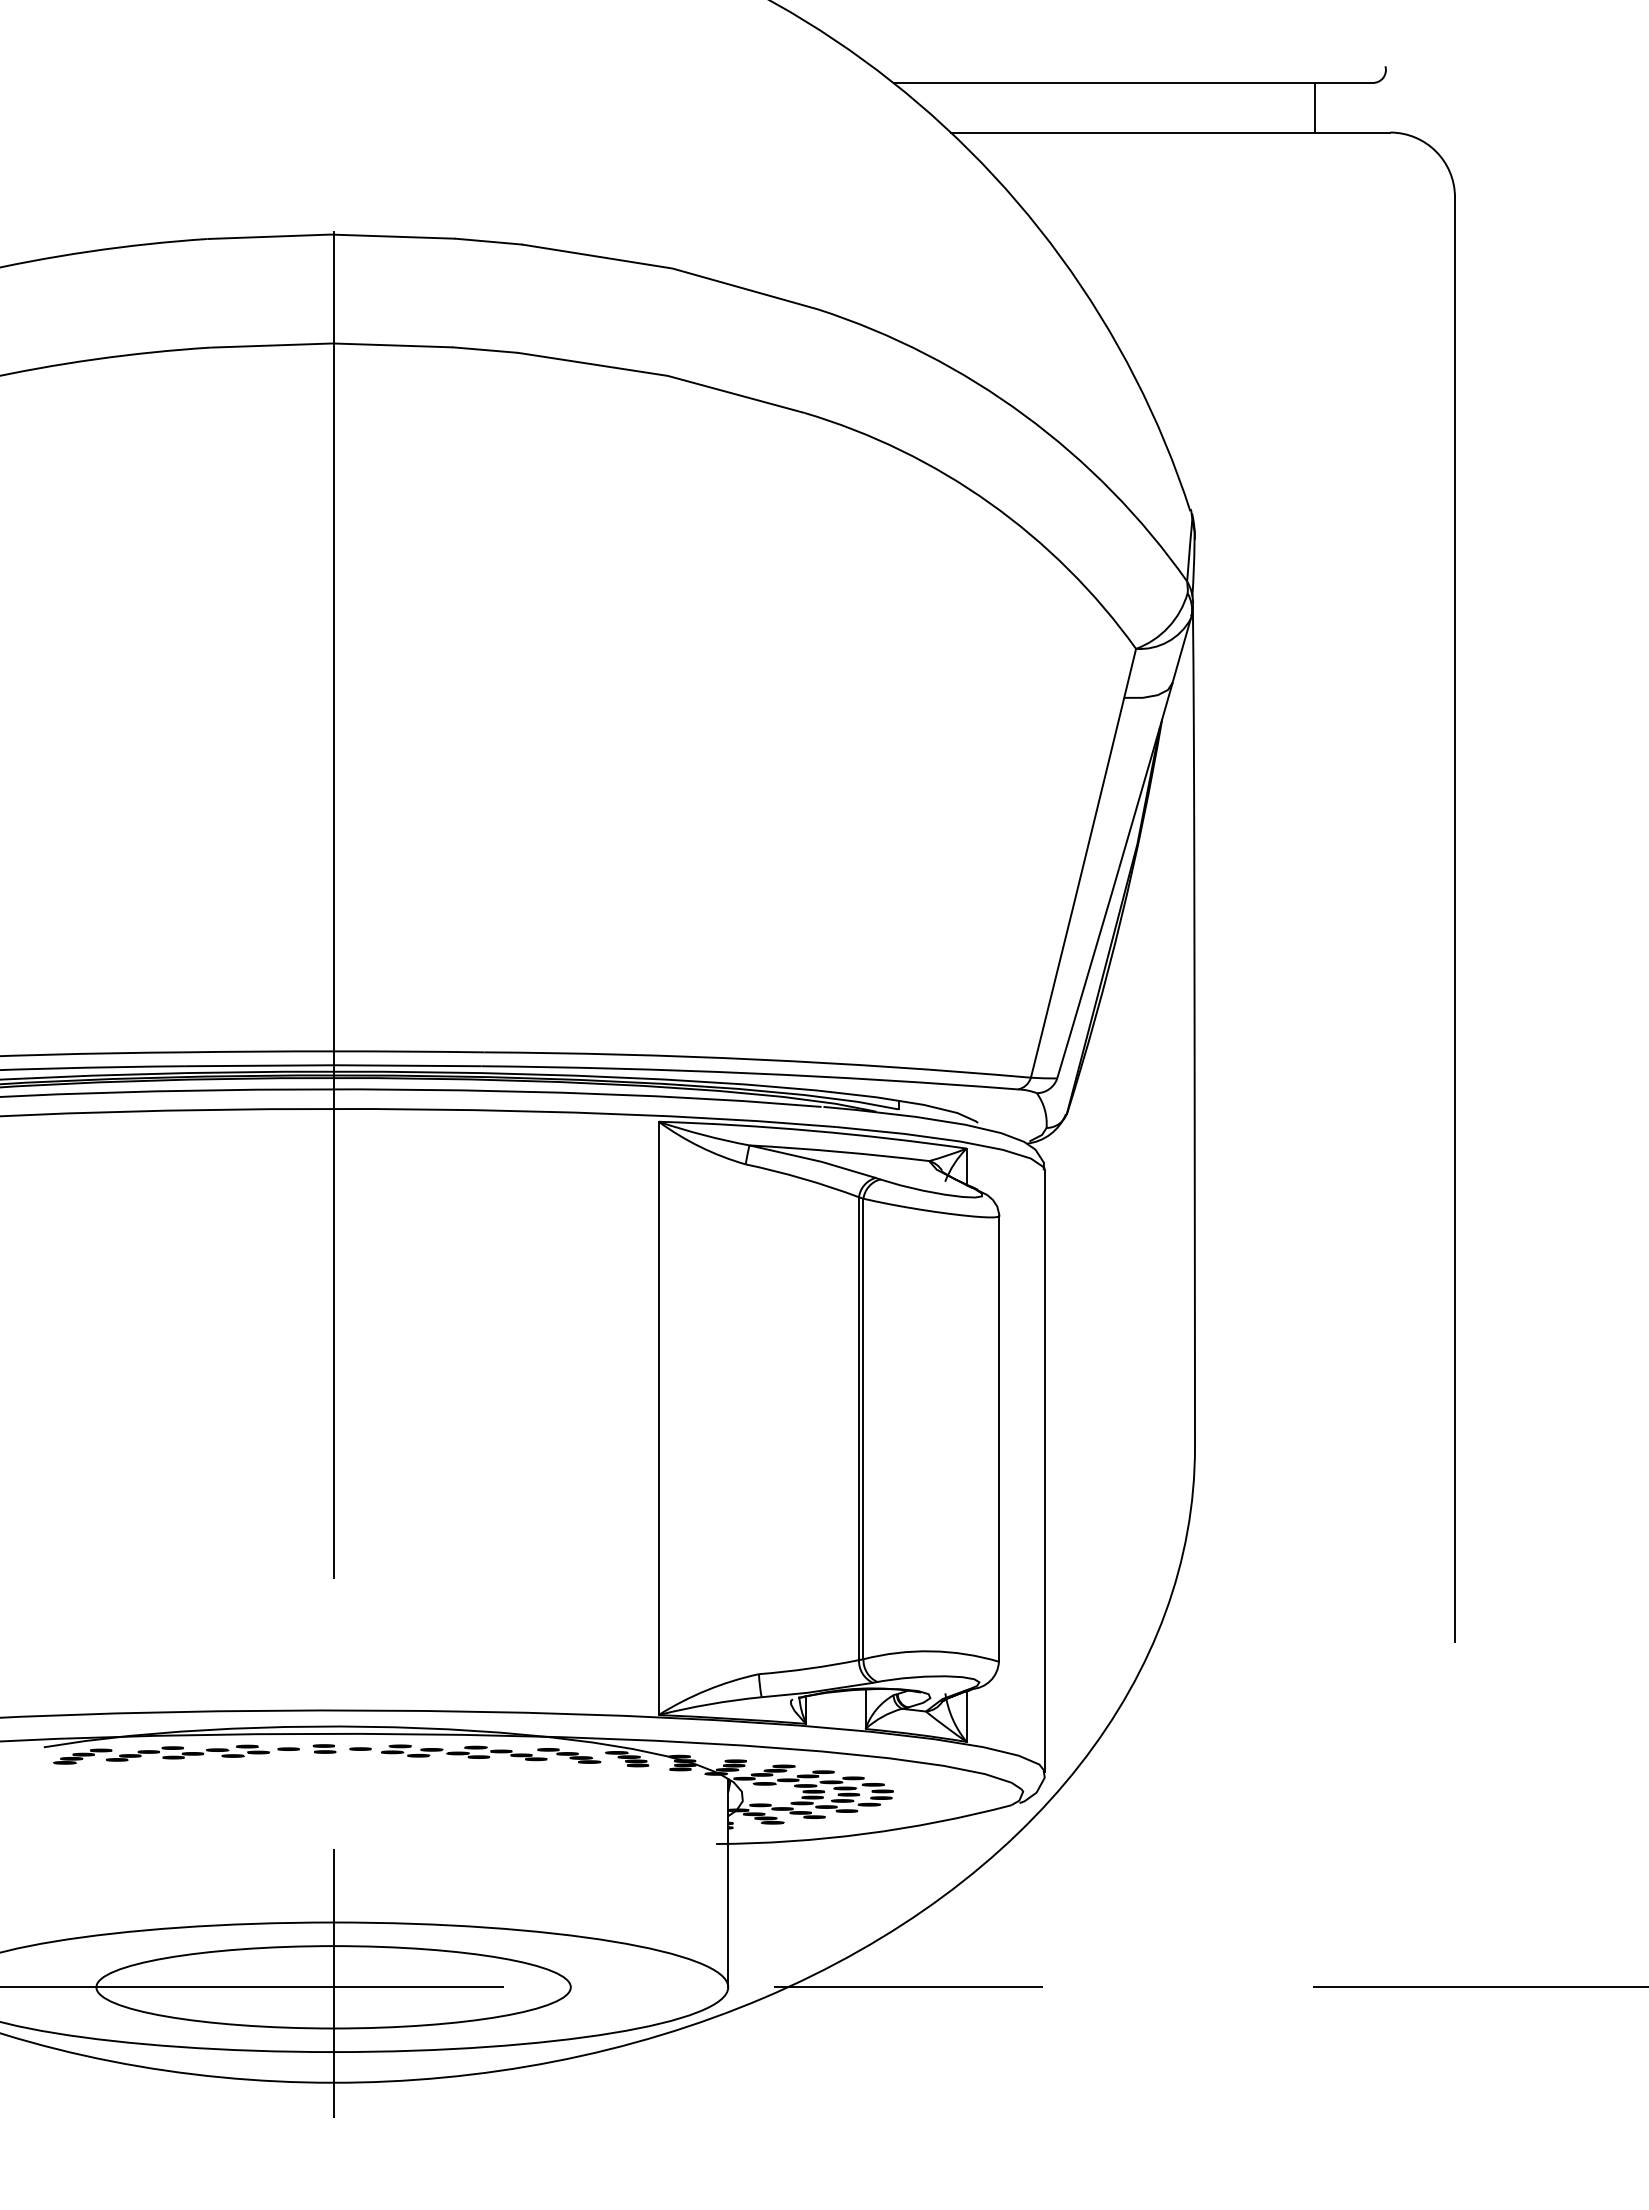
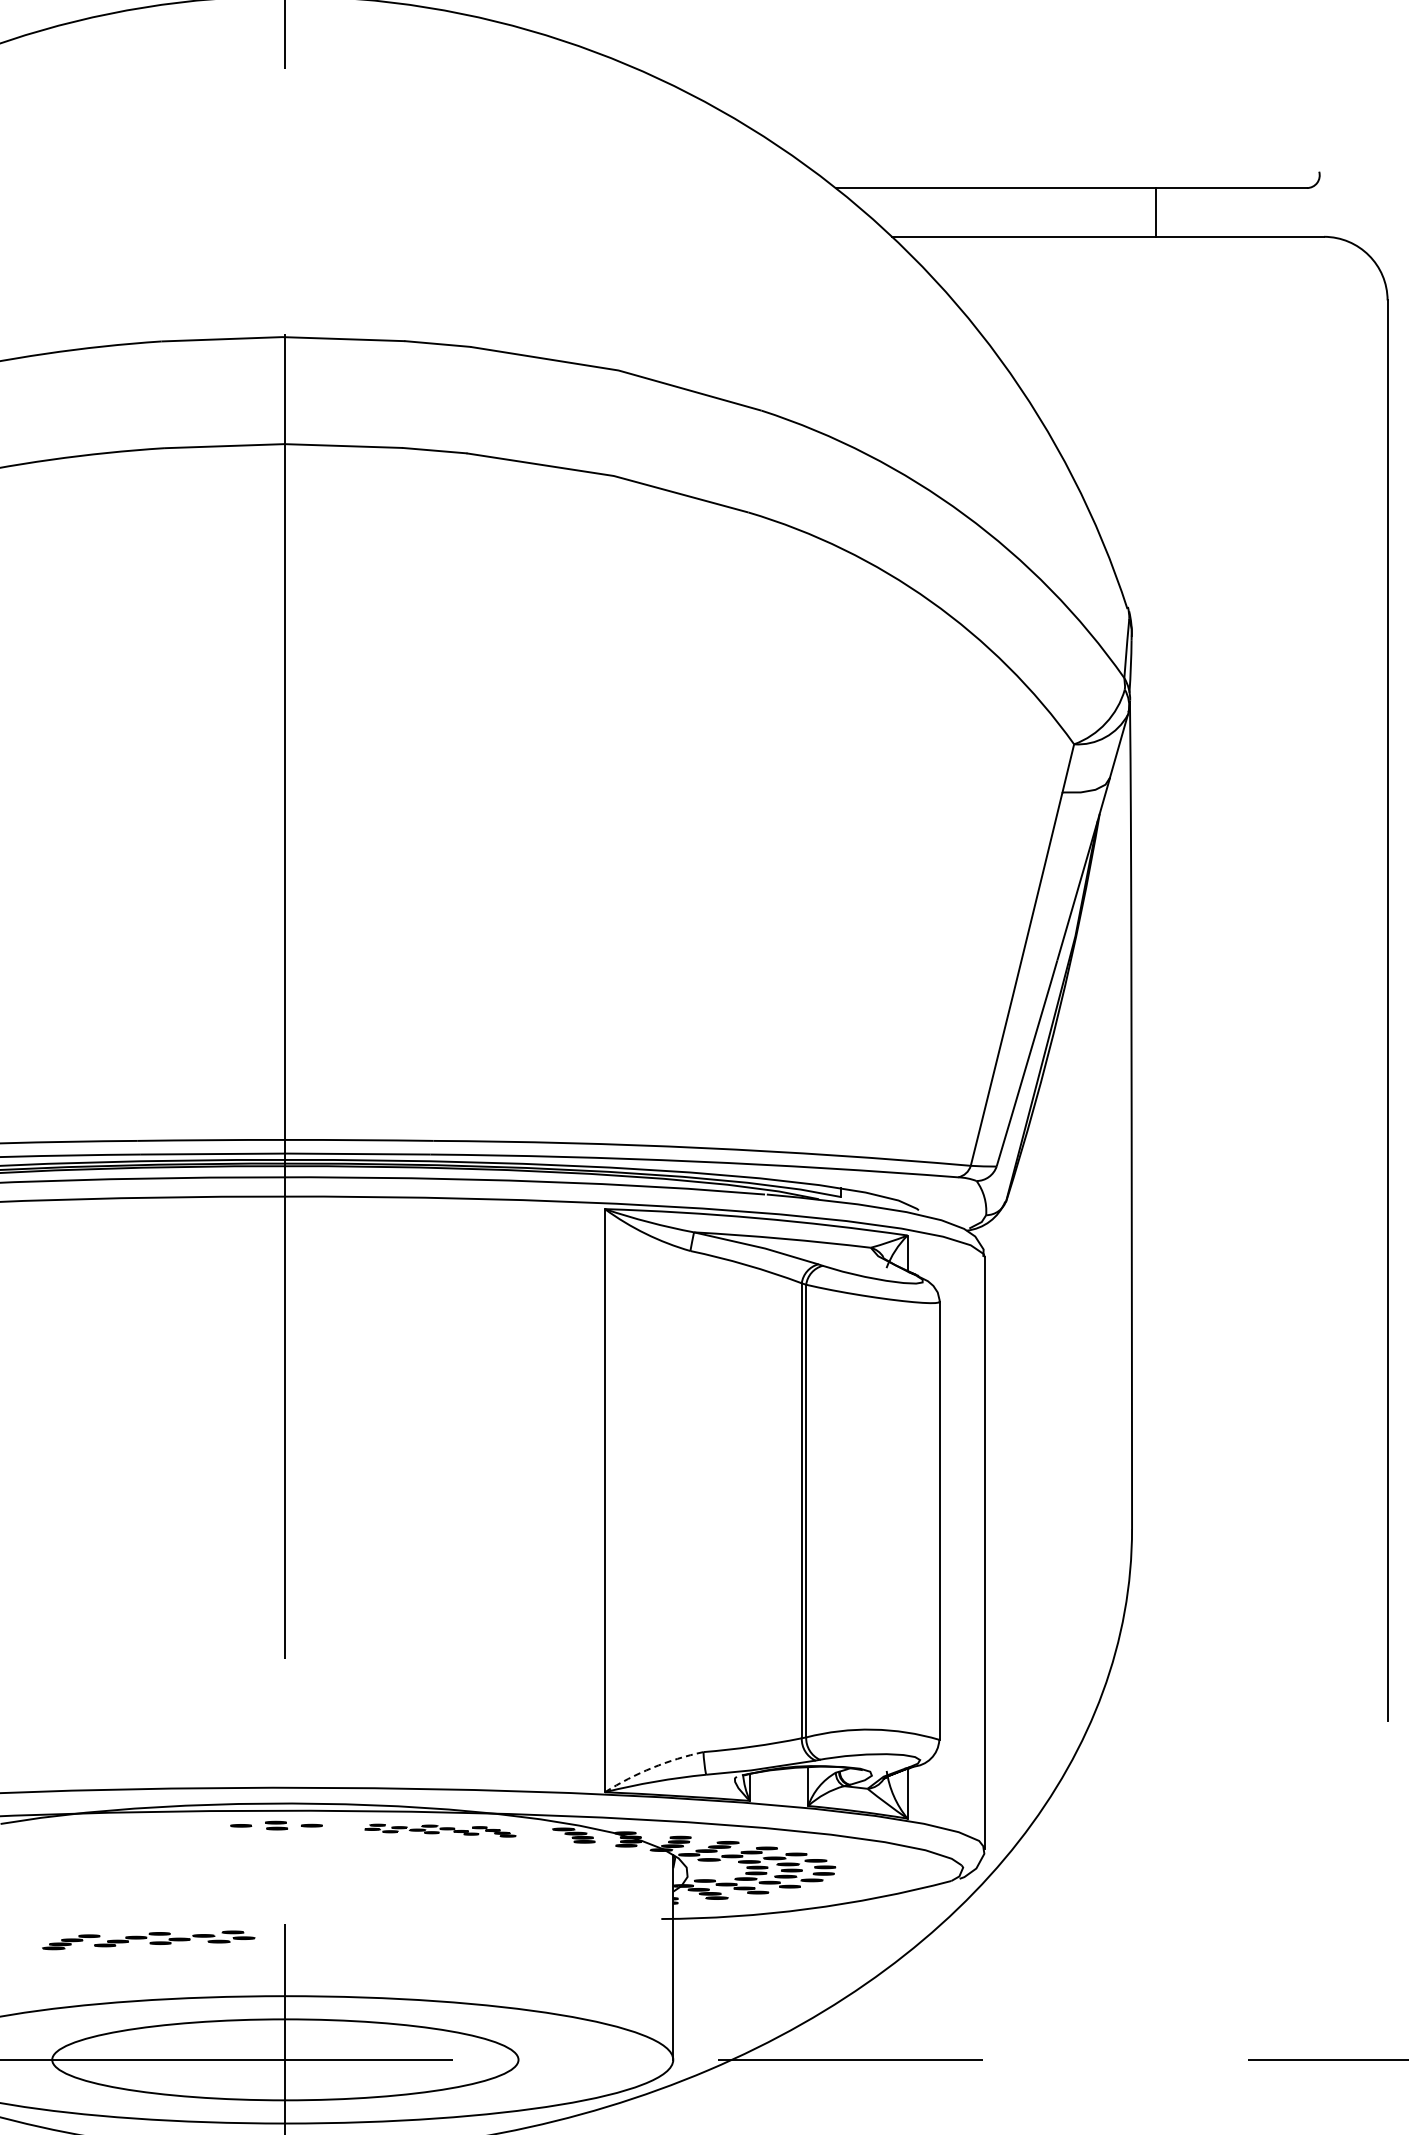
line: (1314, 107) -> (1156, 212), moved
arc: (707, 1690) -> (652, 1768), solid -> dashed
part: (491, 1753) -> (440, 1830), size x0.7
part: (161, 1754) -> (148, 1940), moved

